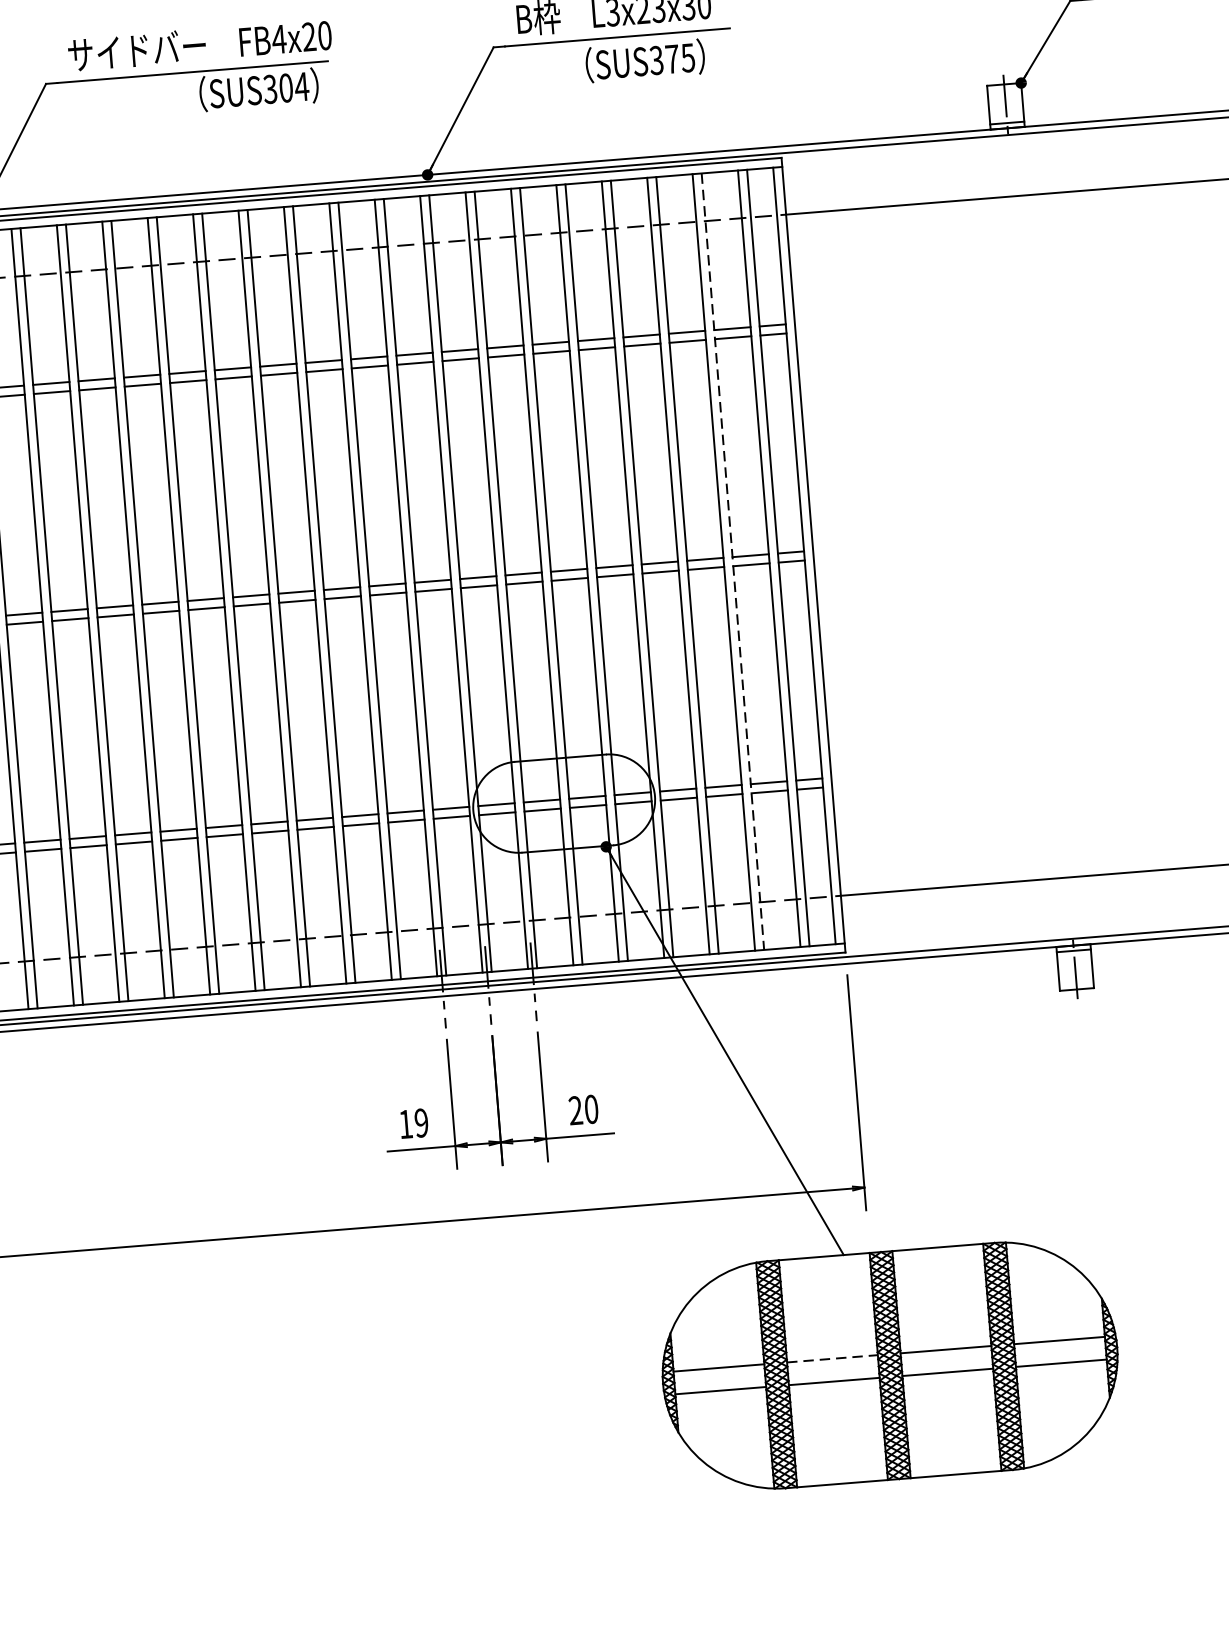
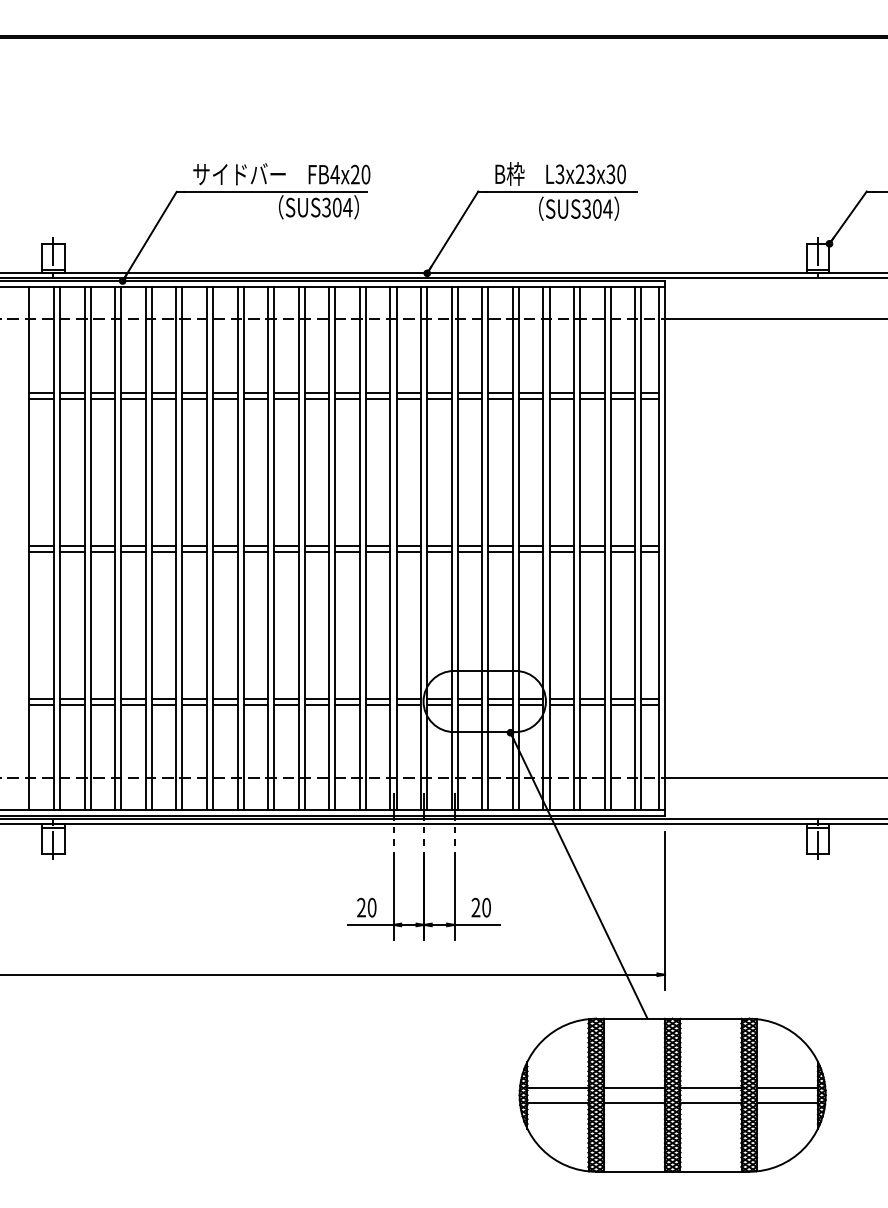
text: (680, 57) -> (602, 208), SUS375 -> SUS304
line: (732, 561) -> (610, 548), dashed -> solid
text: (413, 1123) -> (366, 907), 19 -> 20
line: (832, 1358) -> (634, 1087), dashed -> solid

